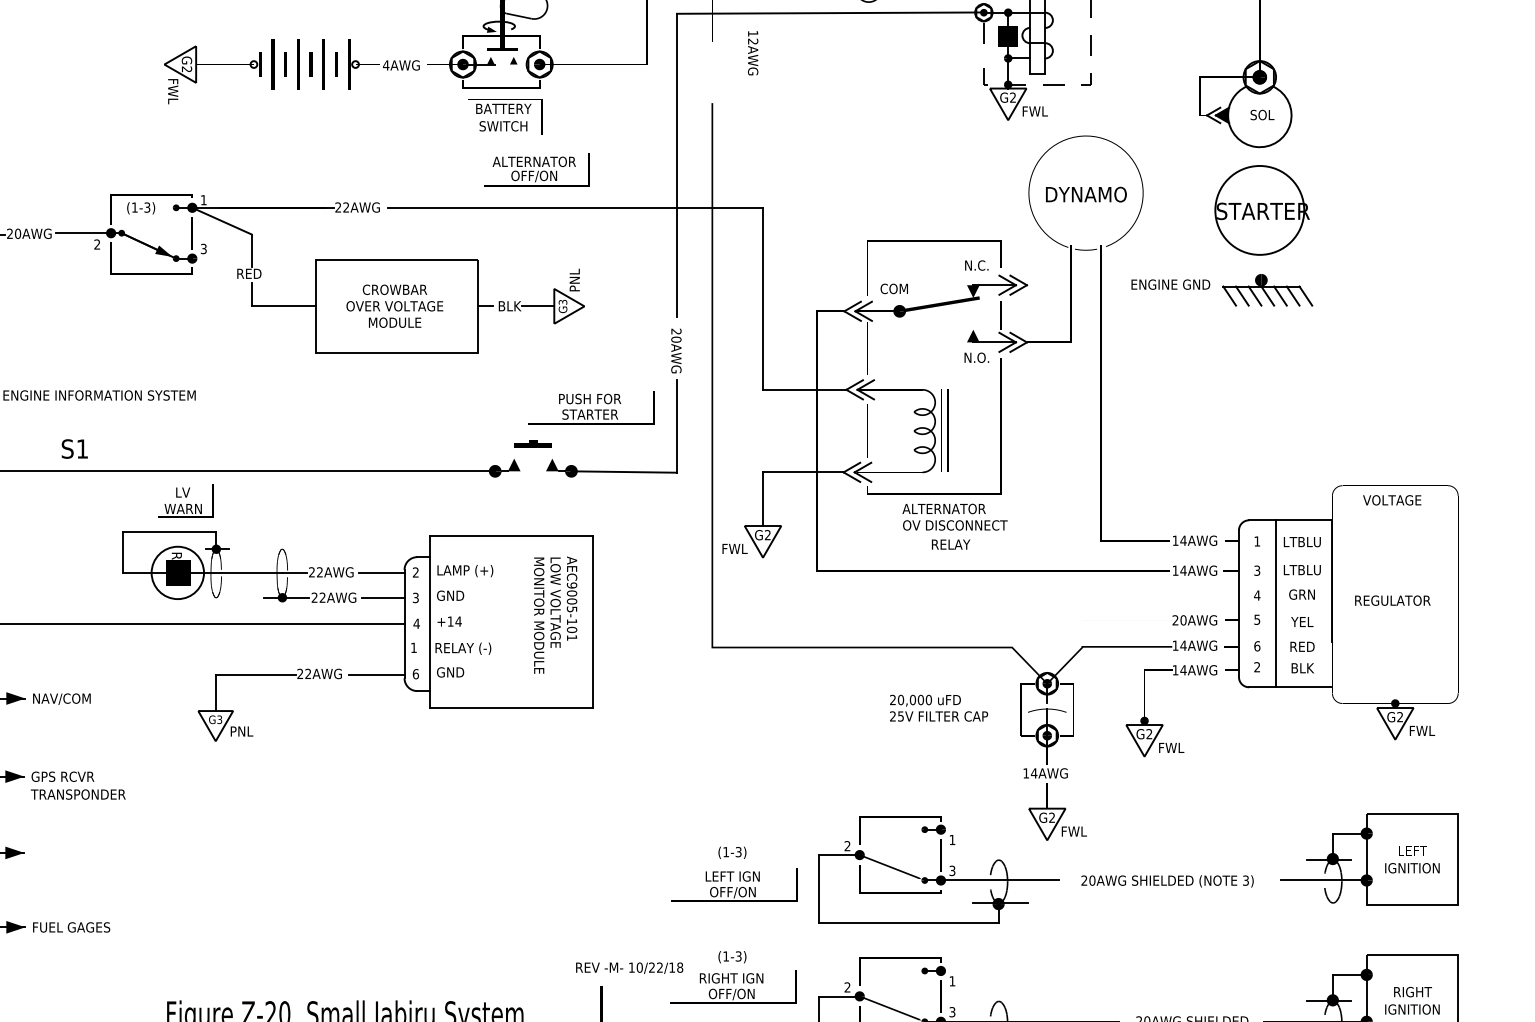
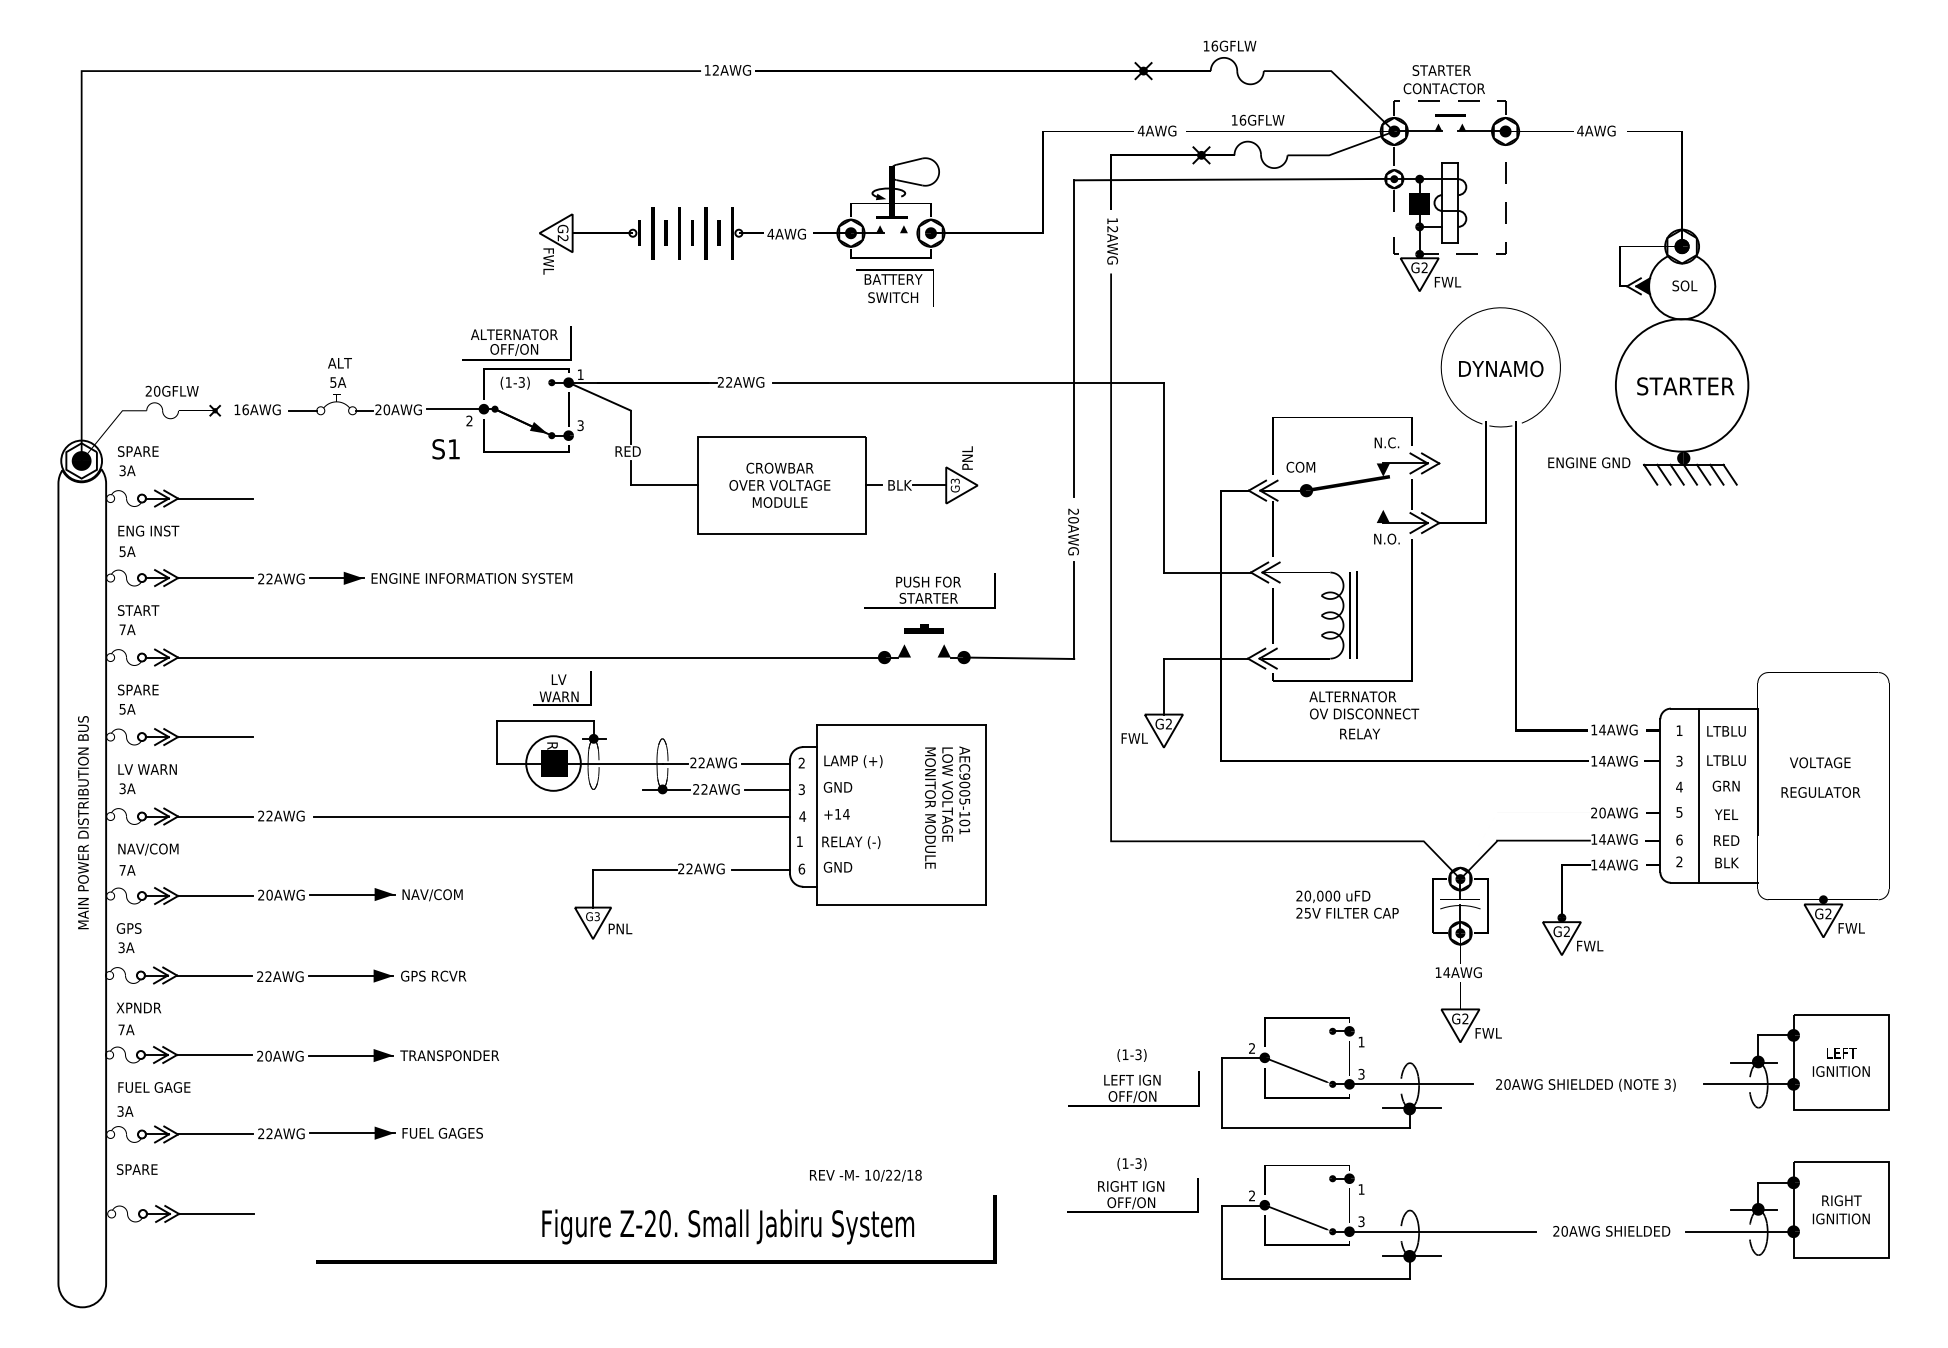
text: (753, 53) -> (1112, 241), moved
text: (536, 170) -> (516, 343), moved
circle: (1259, 210) -> (1681, 385), size x1.43
text: (591, 407) -> (929, 590), moved
text: (74, 449) -> (445, 449), moved
text: (1392, 500) -> (1820, 762), moved
text: (78, 794) -> (449, 1055), moved
text: (629, 967) -> (865, 1175), moved

